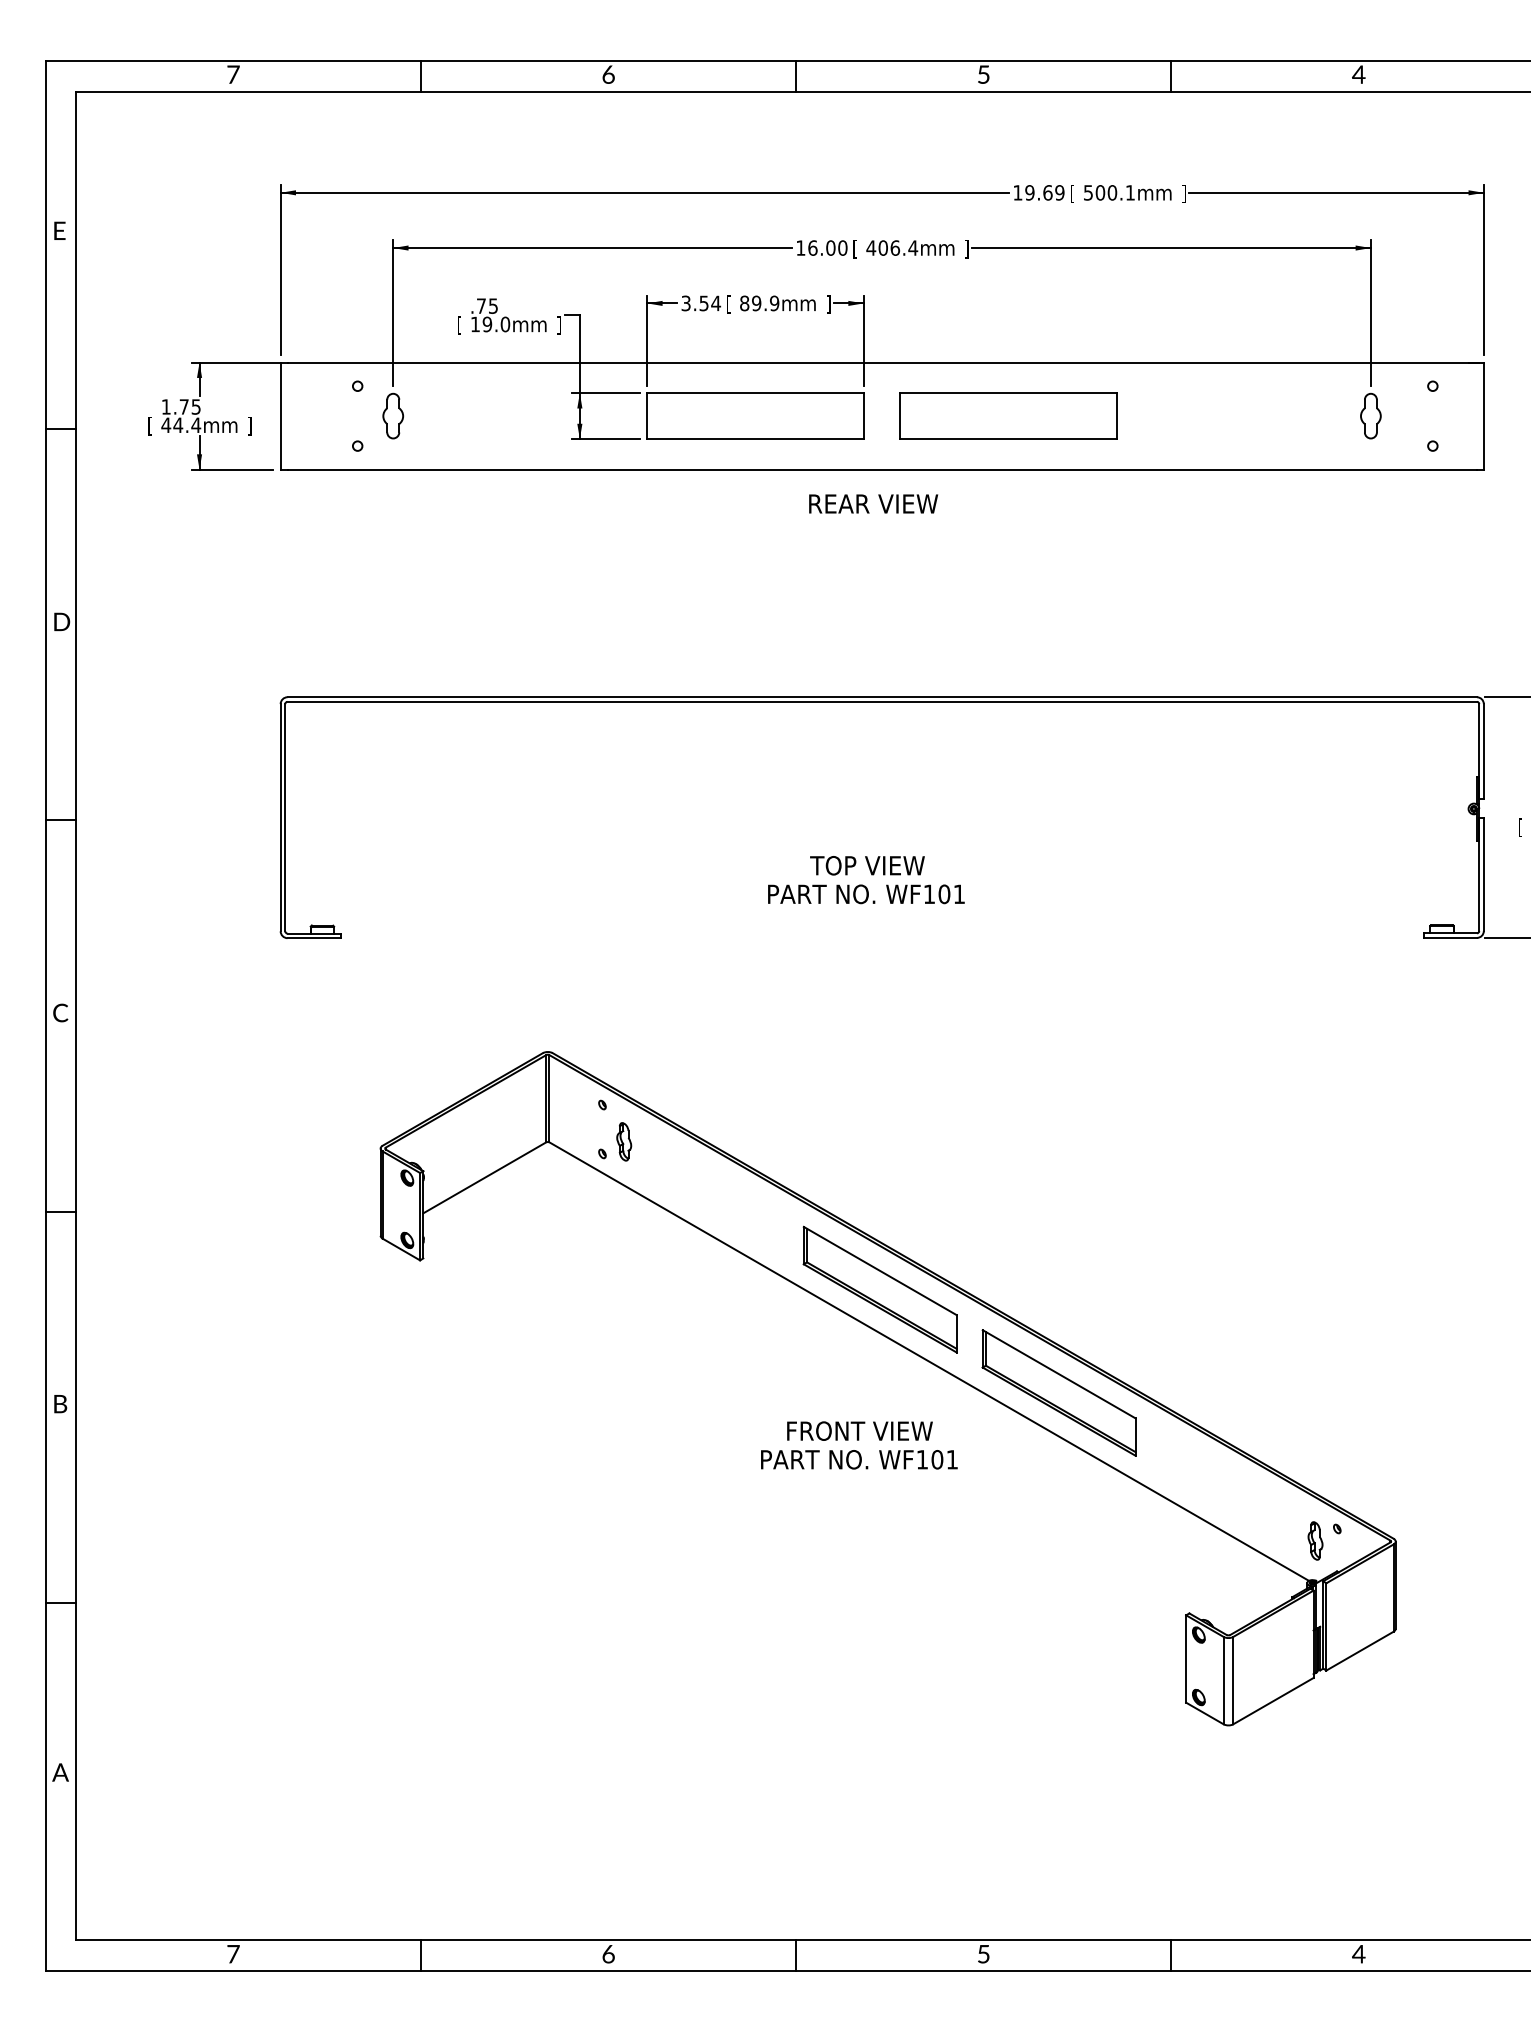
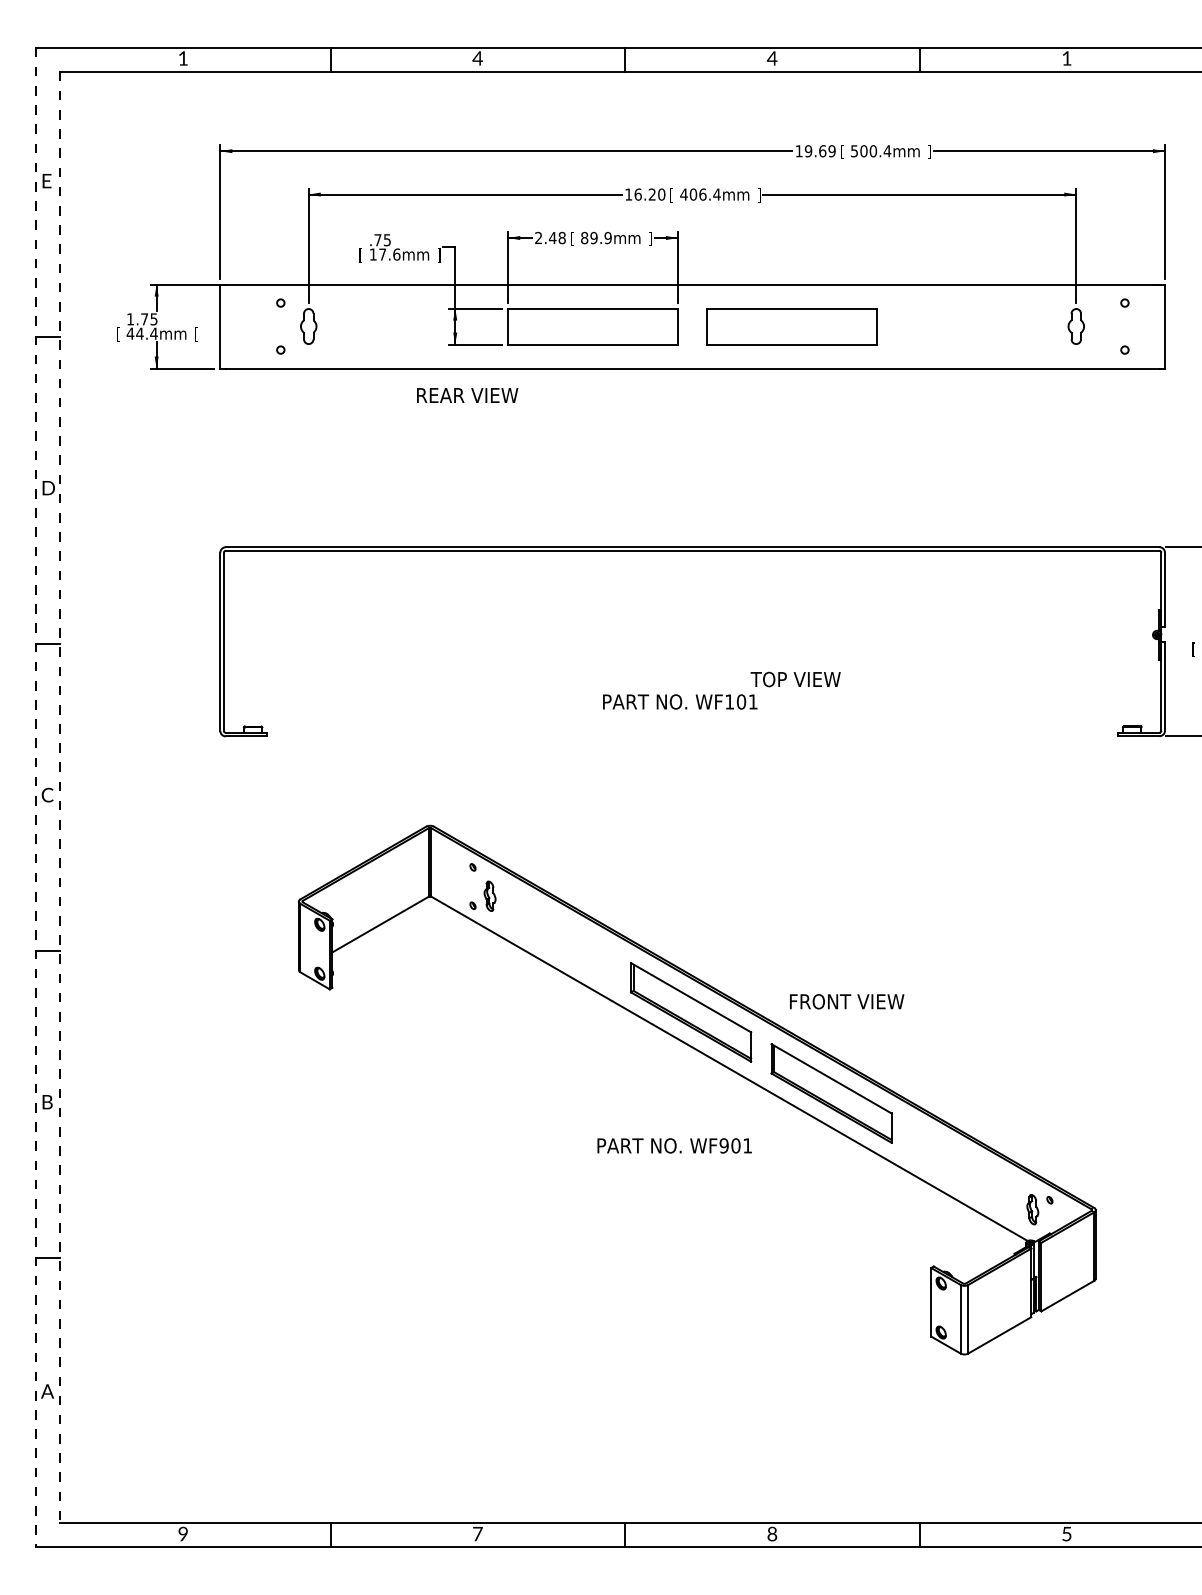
text: (233, 74) -> (183, 58), 7 -> 1
text: (608, 74) -> (477, 58), 6 -> 4
text: (983, 74) -> (772, 58), 5 -> 4
text: (1358, 74) -> (1066, 58), 4 -> 1
text: (1130, 192) -> (887, 150), 500.1mm -> 500.4mm
text: (830, 247) -> (652, 194), 16.00 -> 16.20
text: (701, 303) -> (550, 238), 3.54 -> 2.48
text: (496, 324) -> (389, 254), 19.0mm -> 17.6mm
text: (249, 425) -> (195, 333), ] -> [
text: (873, 503) -> (467, 395), moved
text: (867, 865) -> (795, 679), moved
line: (45, 1016) -> (35, 797), solid -> dashed
line: (76, 1016) -> (60, 797), solid -> dashed
text: (859, 1430) -> (846, 1001), moved
text: (922, 1459) -> (724, 1145), WF101 -> WF901
text: (233, 1953) -> (183, 1533), 7 -> 9
text: (983, 1953) -> (772, 1533), 5 -> 8
text: (608, 1954) -> (477, 1534), 6 -> 7
text: (1358, 1954) -> (1066, 1534), 4 -> 5

